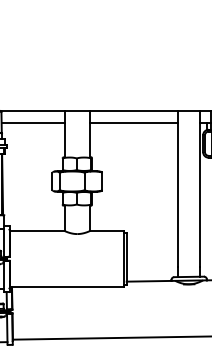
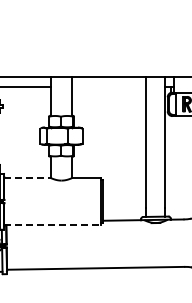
line: (134, 122) -> (109, 86), removed
line: (37, 230) -> (27, 177), solid -> dashed
line: (67, 287) -> (53, 225), solid -> dashed

